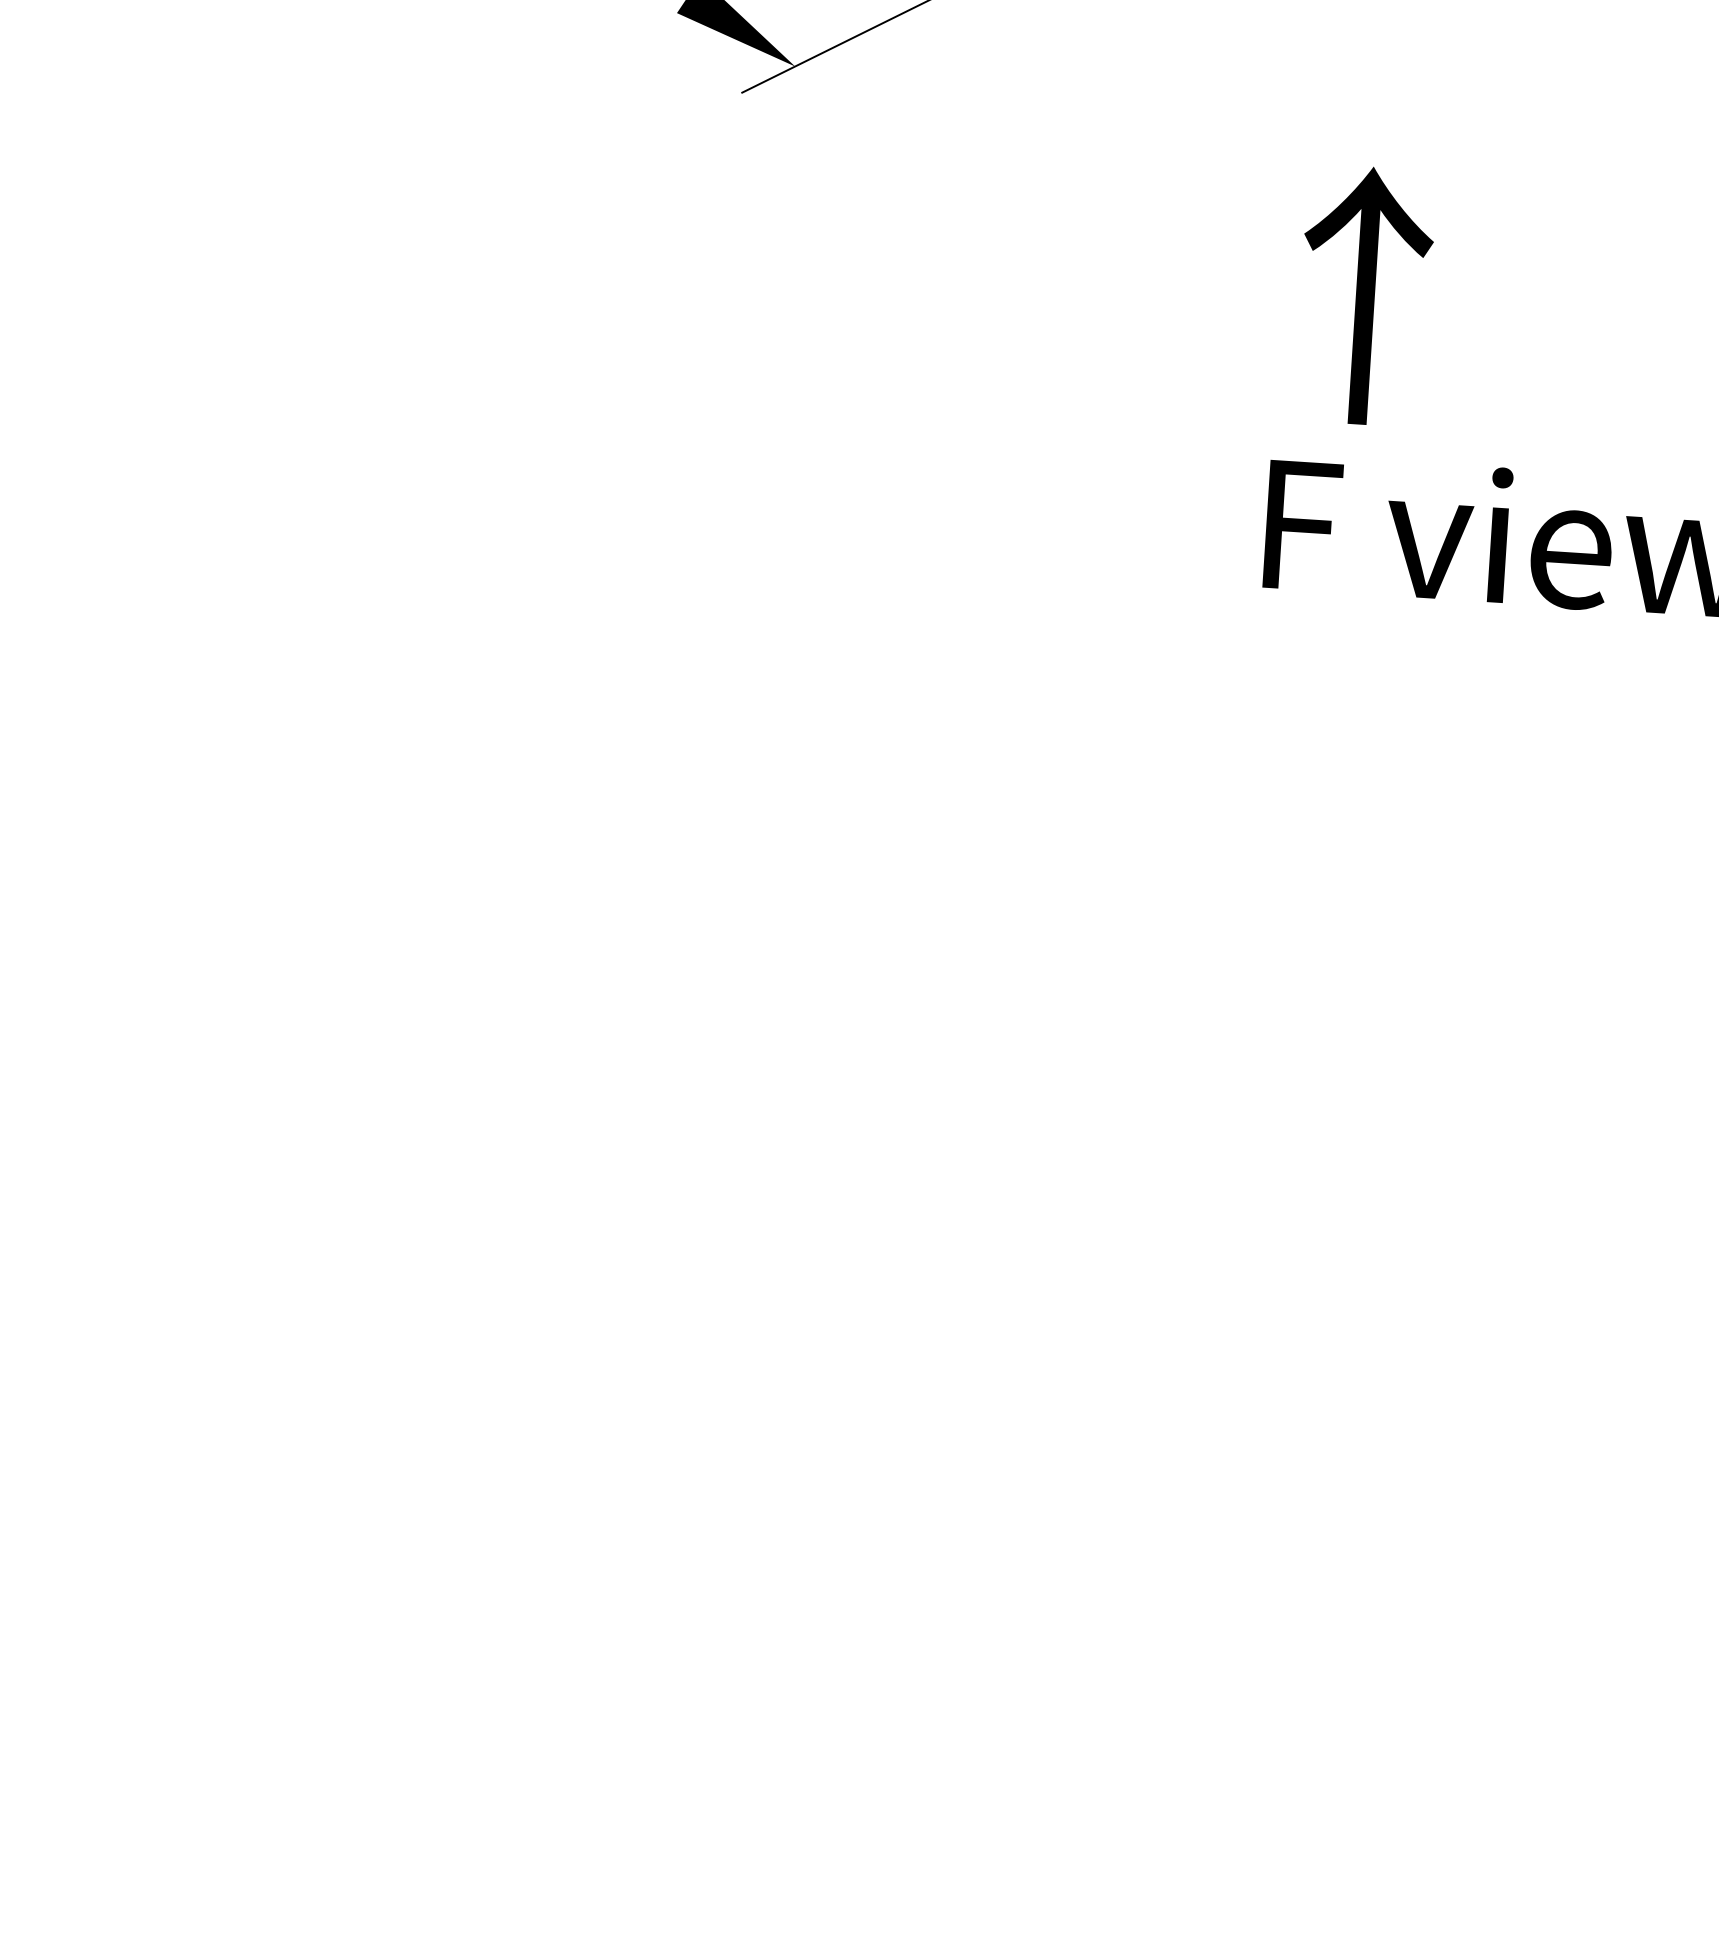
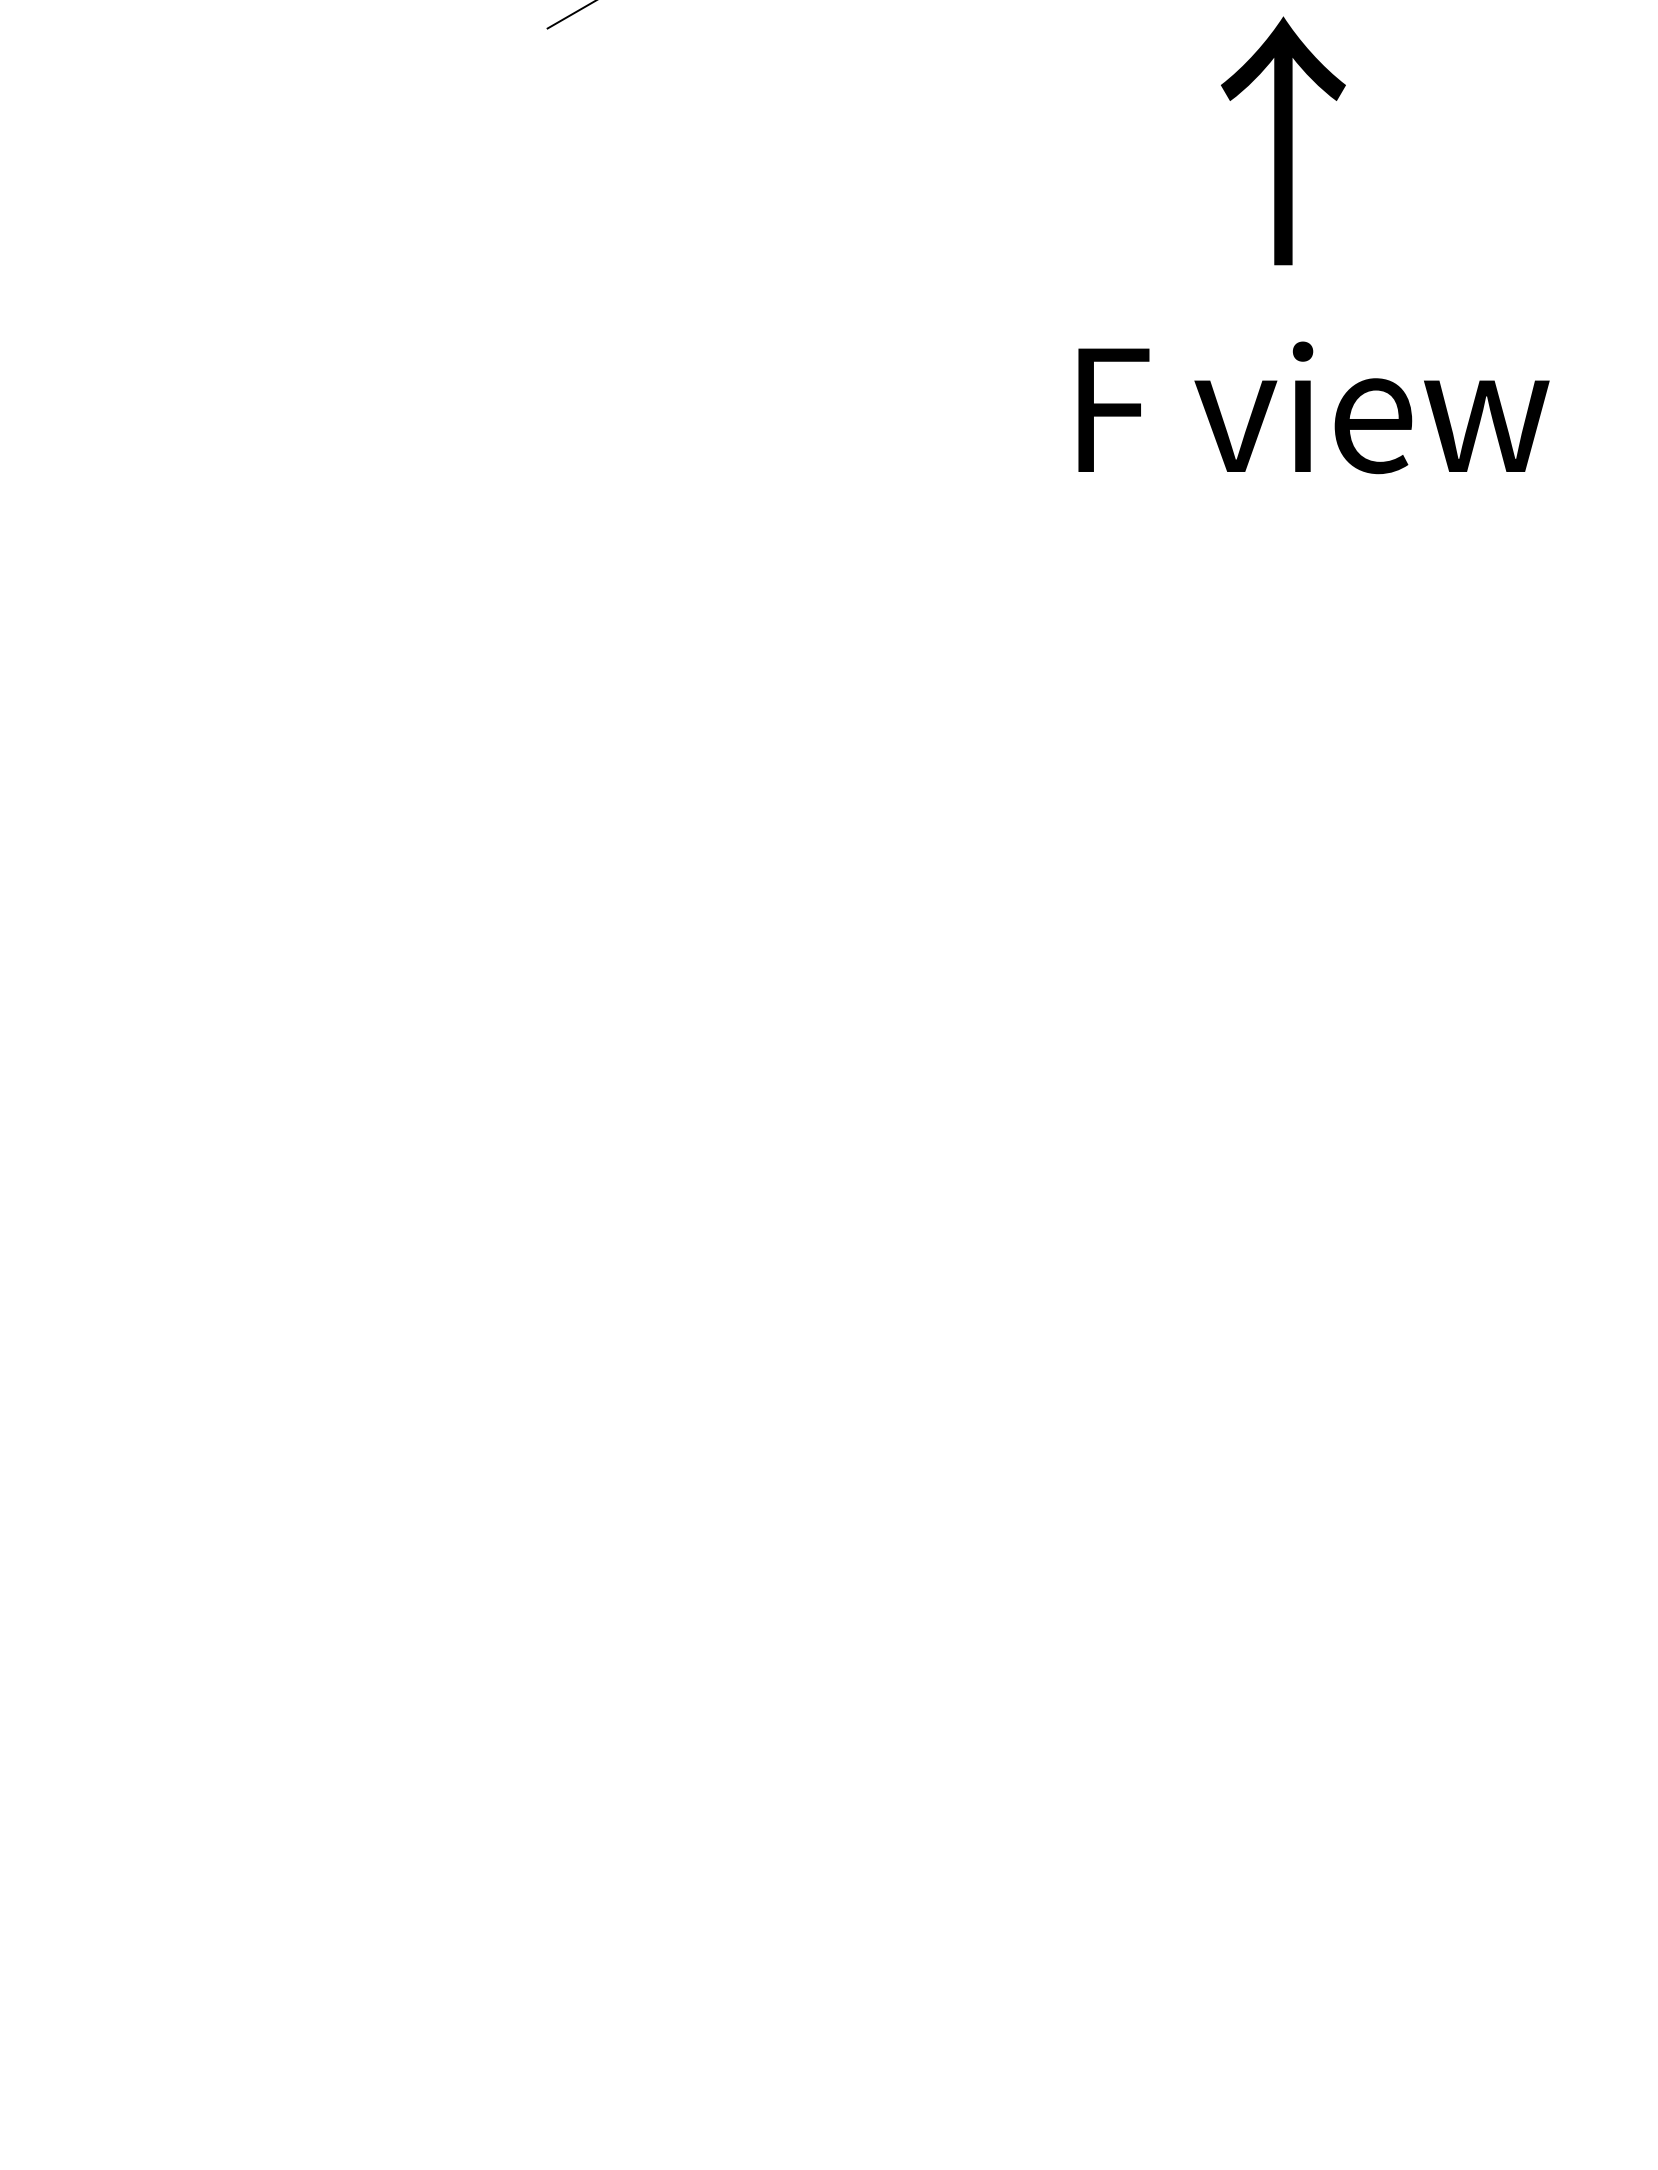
text: (1365, 295) -> (1283, 140), moved

